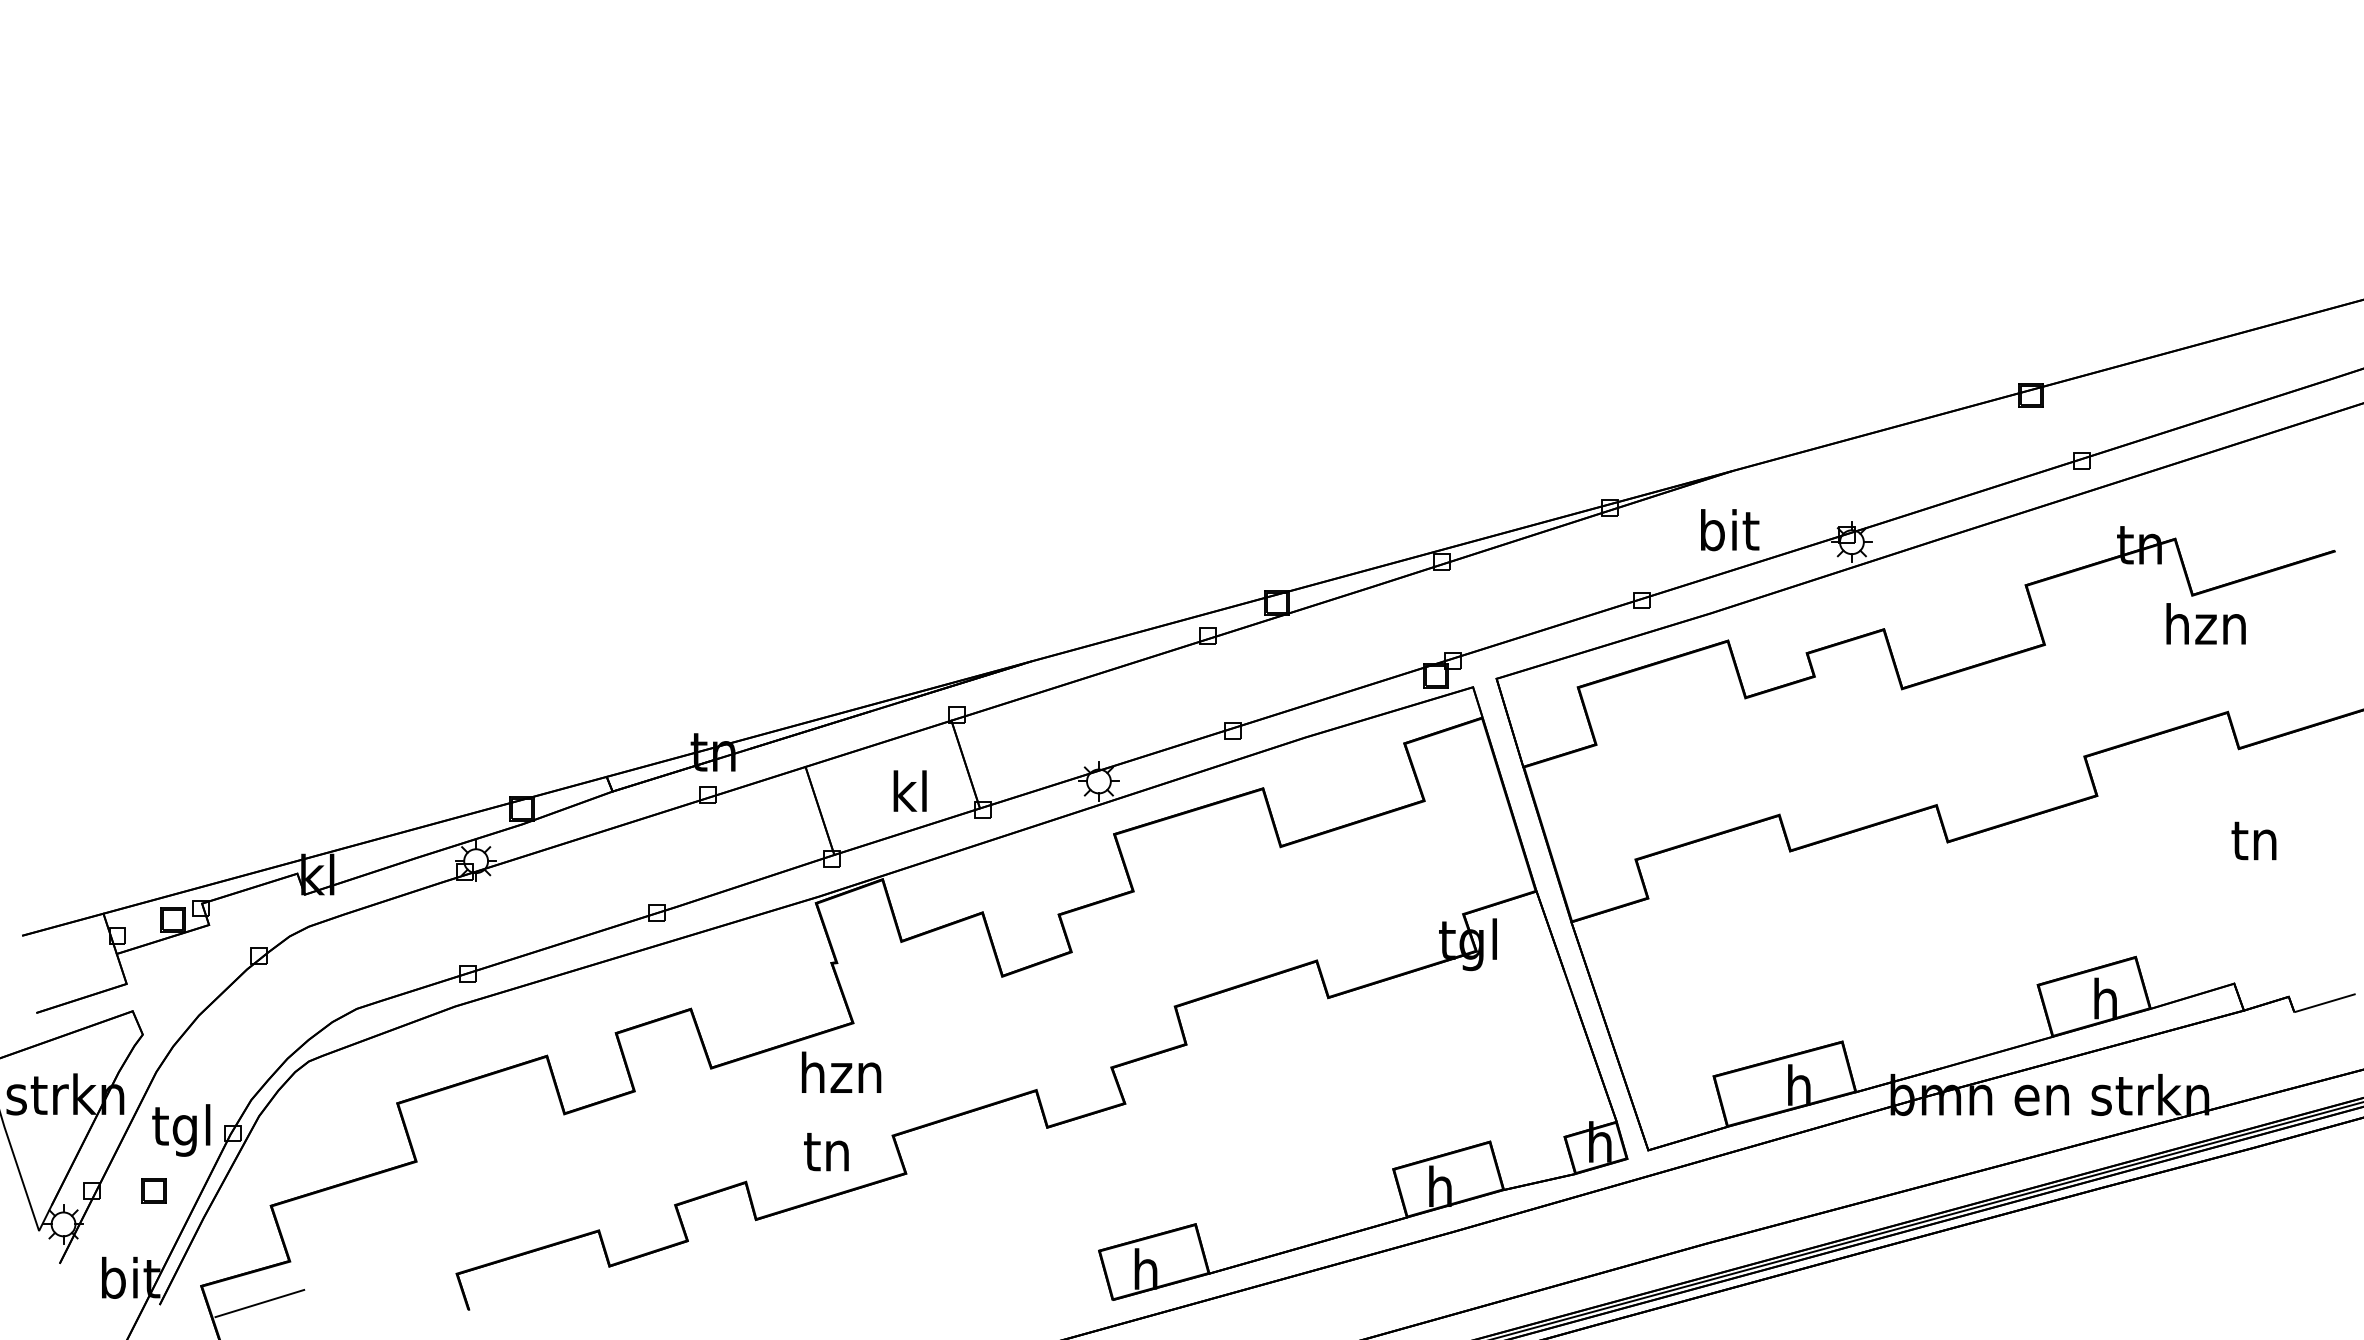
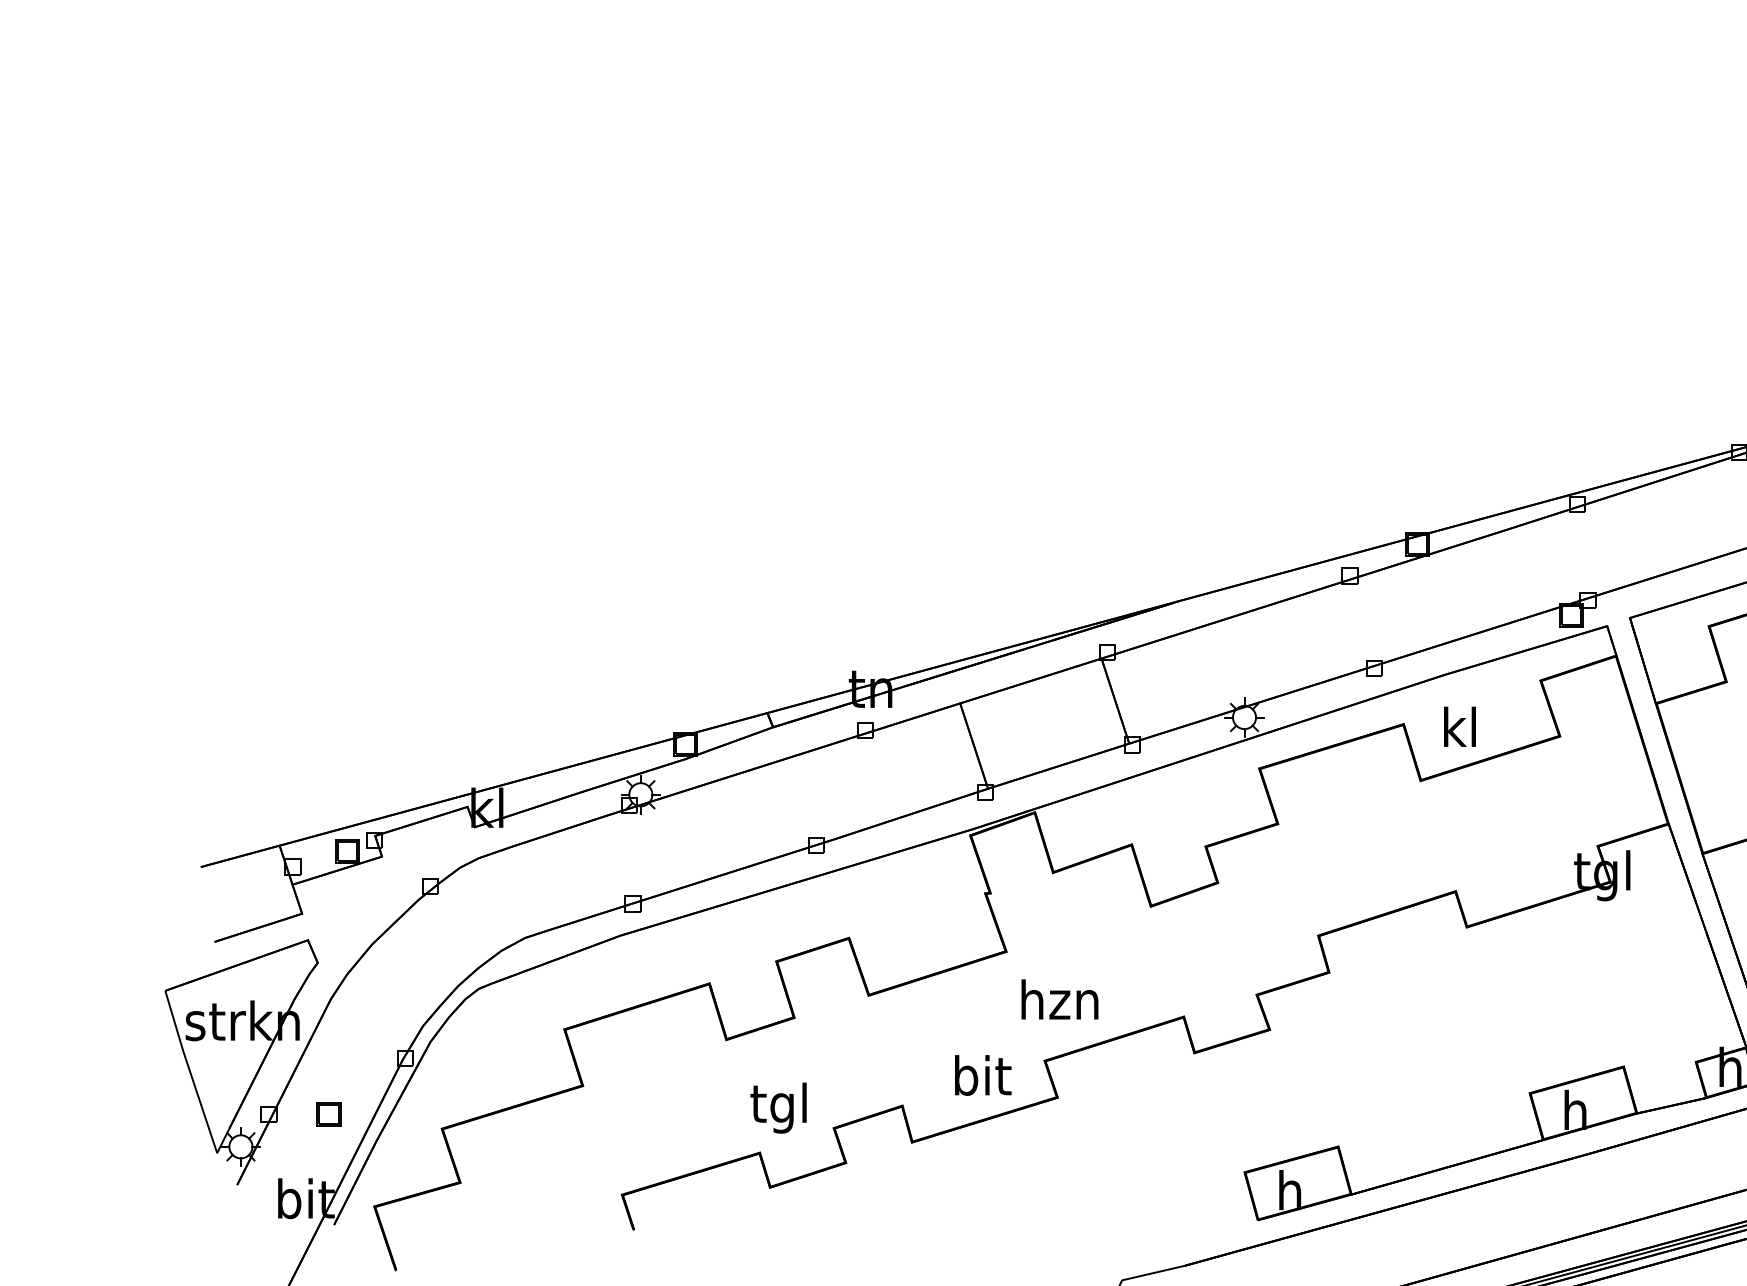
text: (909, 790) -> (1459, 726), moved
text: (841, 1071) -> (1059, 998), moved
text: (181, 1130) -> (778, 1108), moved
text: (829, 1150) -> (983, 1075), tn -> bit
line: (259, 1303) -> (430, 1223), removed

